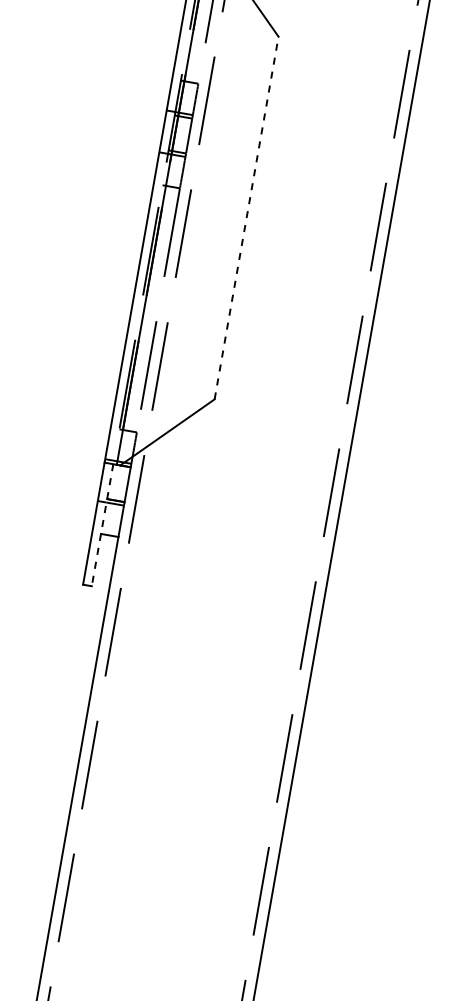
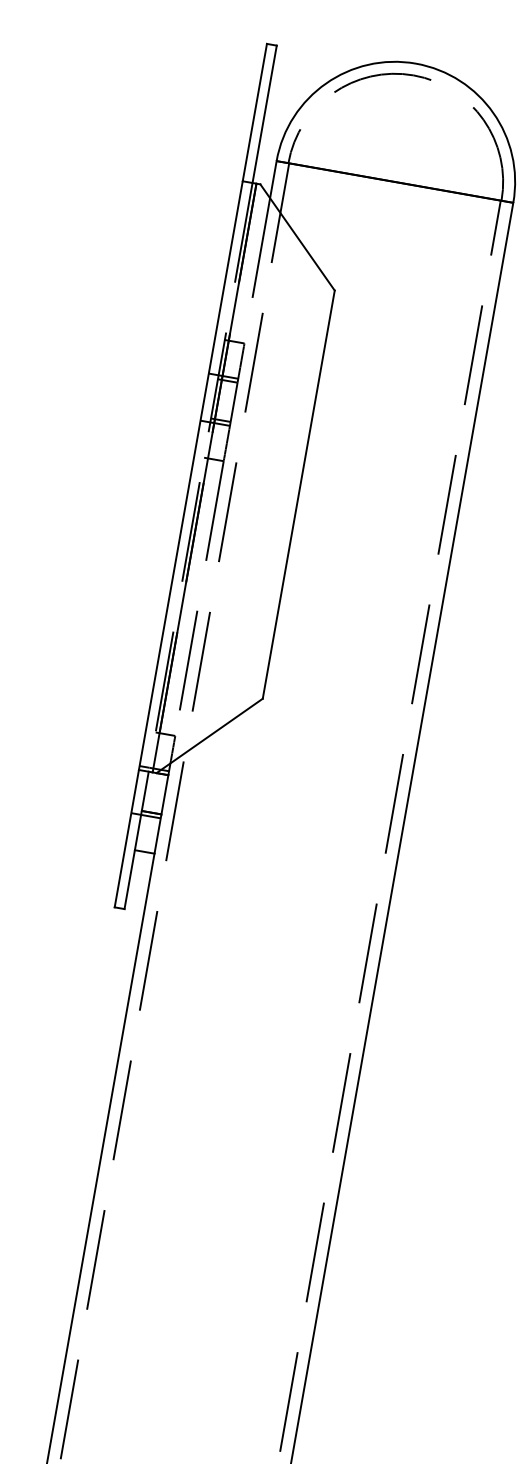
line: (246, 217) -> (298, 494), dashed -> solid
line: (102, 525) -> (136, 840), dashed -> solid

